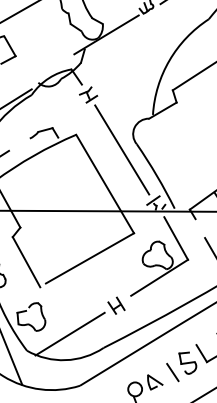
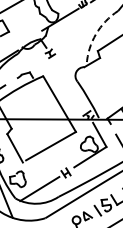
arc: (170, 60) -> (96, 34), solid -> dashed
line: (120, 149) -> (68, 84), removed

